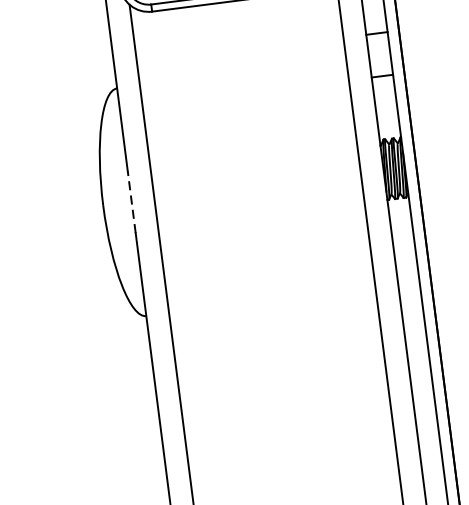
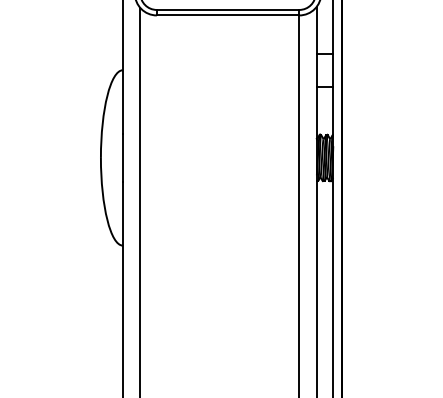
line: (131, 201) -> (122, 157), dashed -> solid

